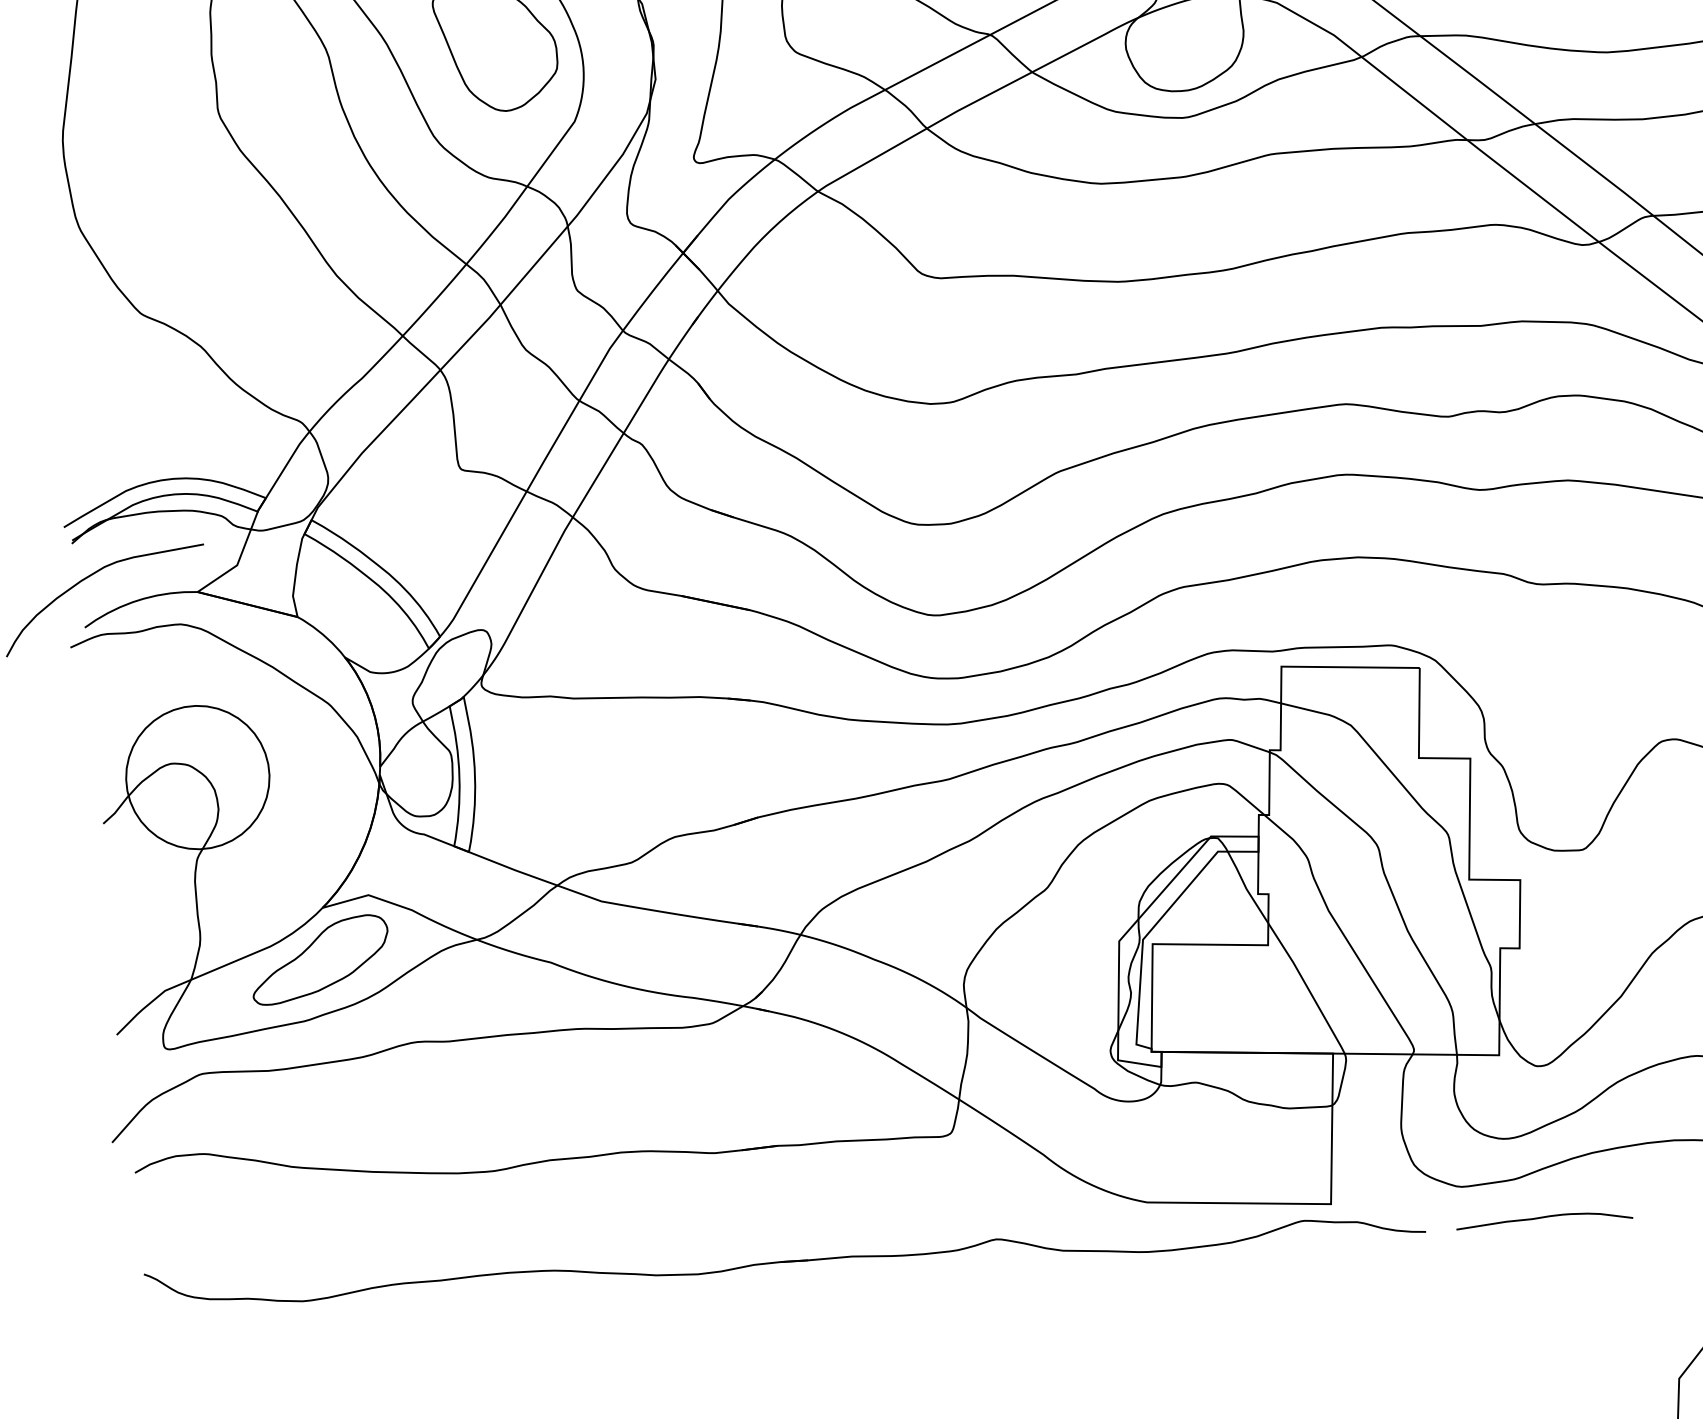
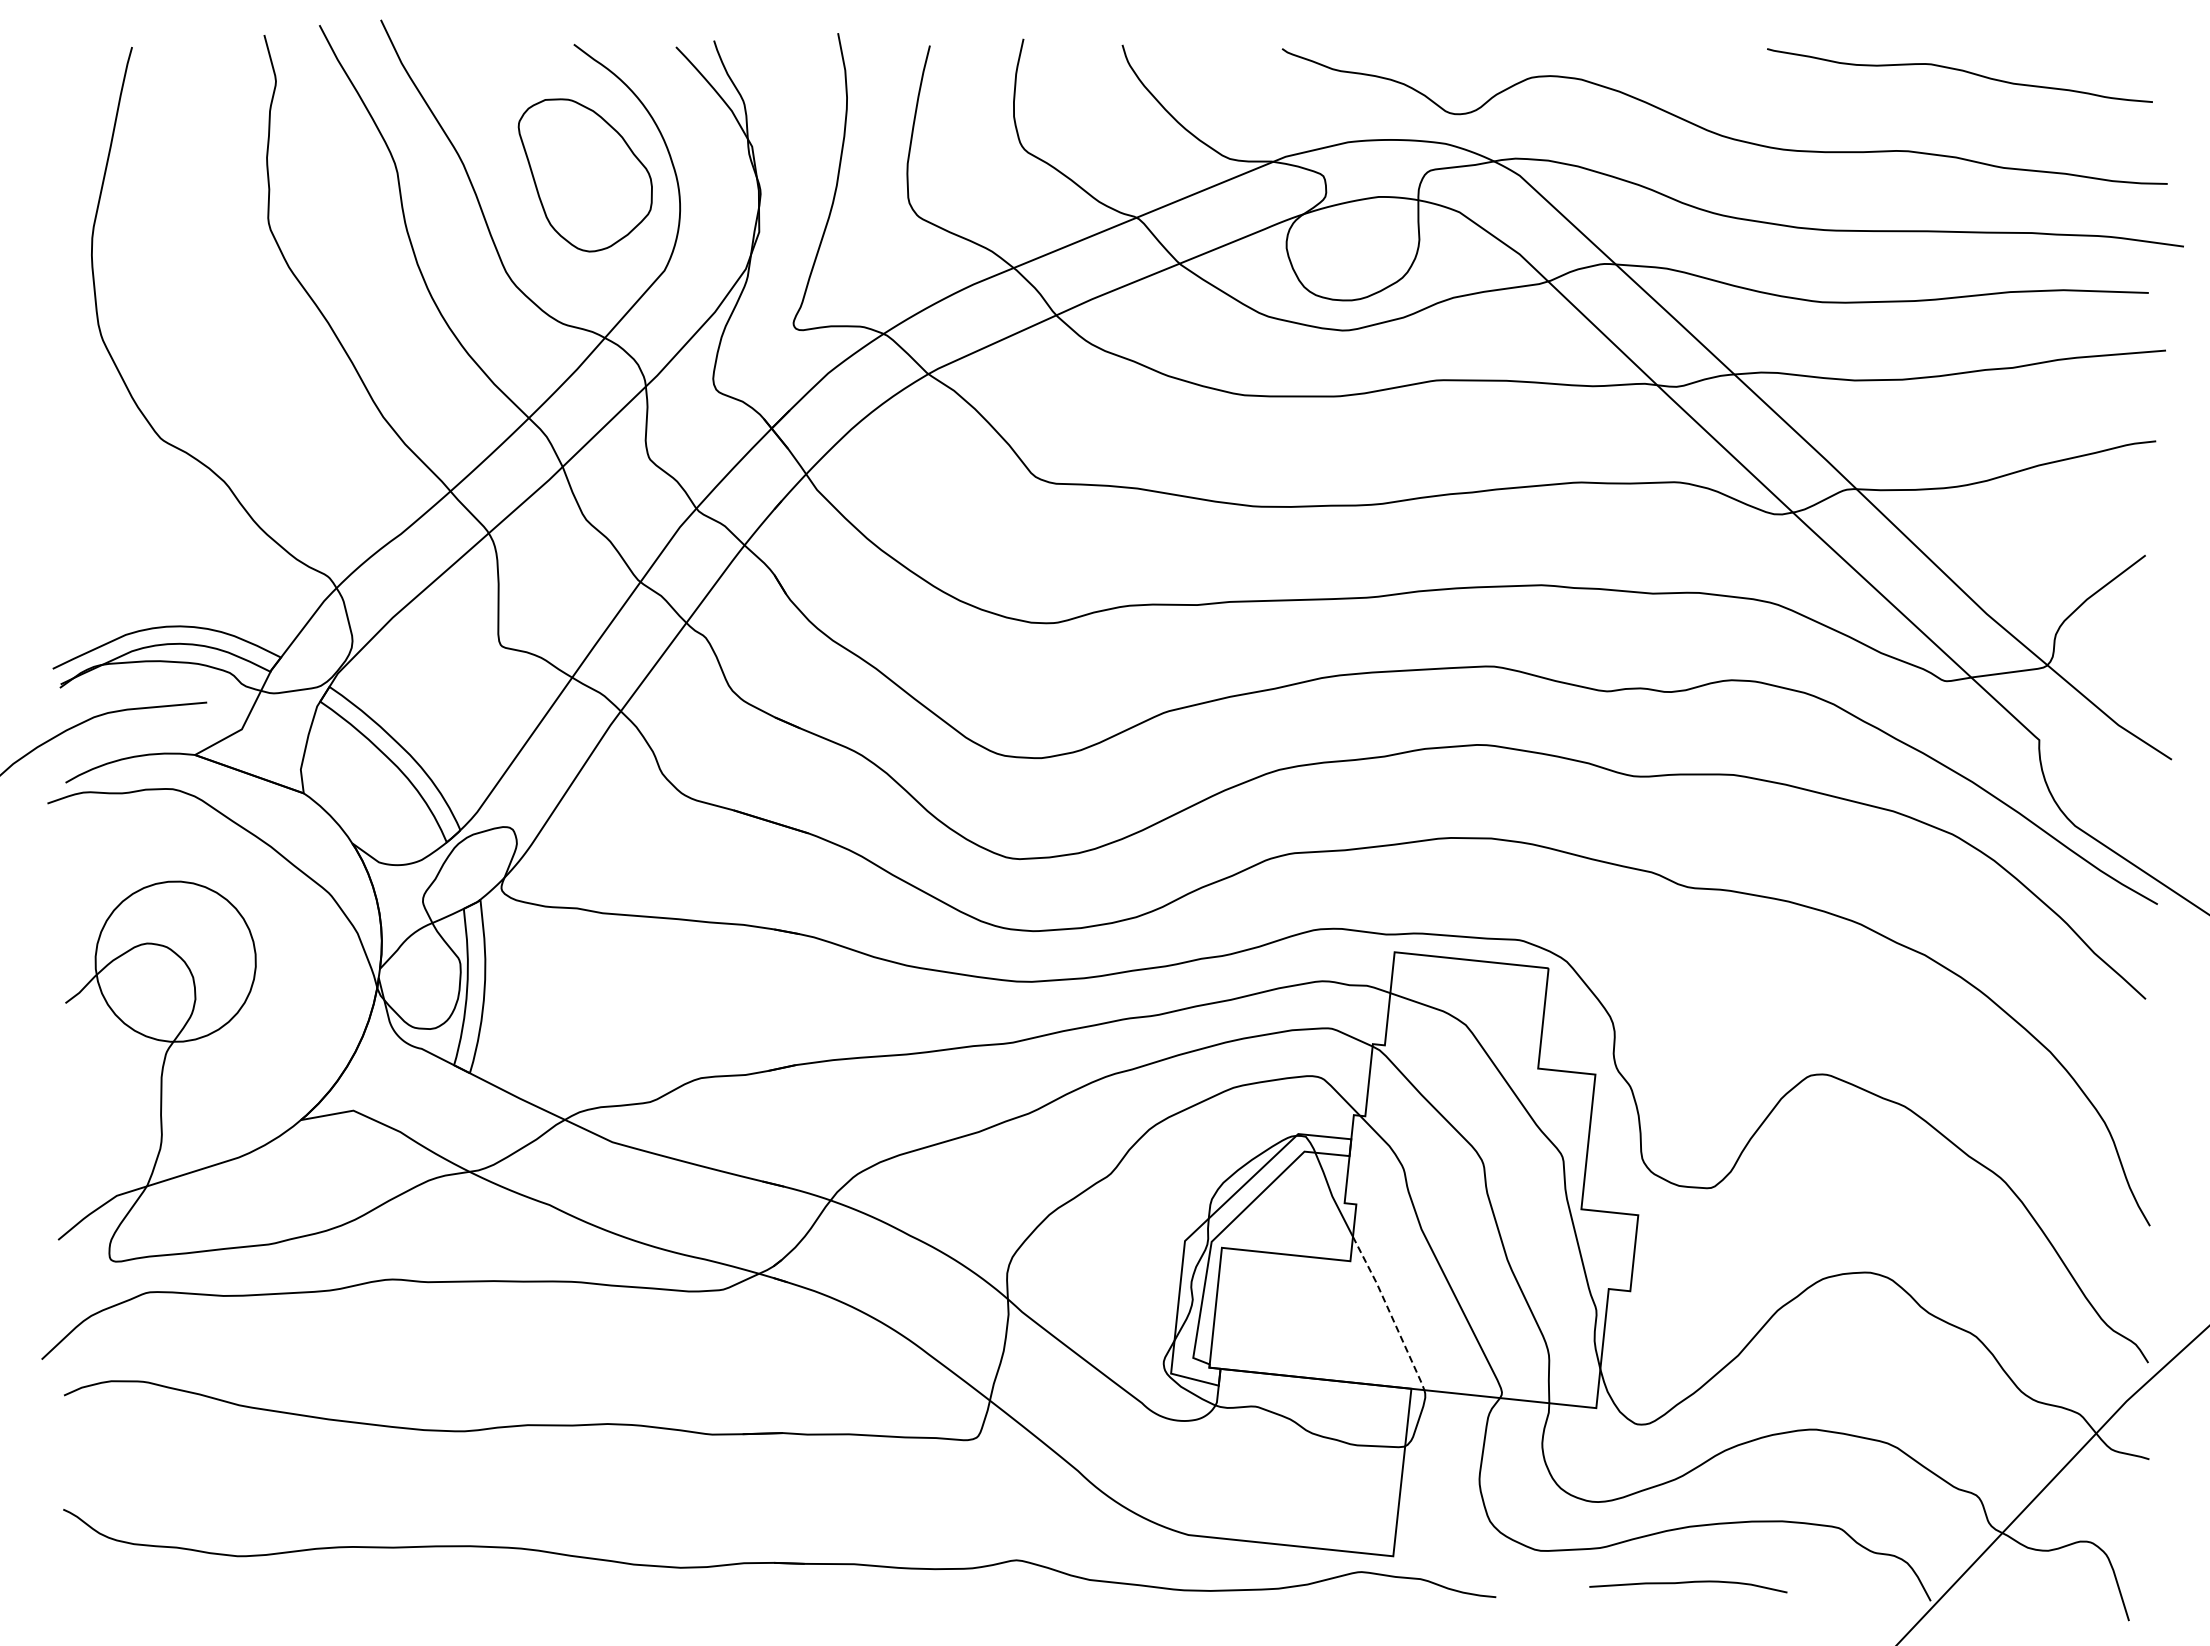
part: (319, 959) -> (292, 1177), removed
line: (1308, 987) -> (1390, 1312), solid -> dashed
curve: (1544, 1218) -> (1688, 1583), moved

